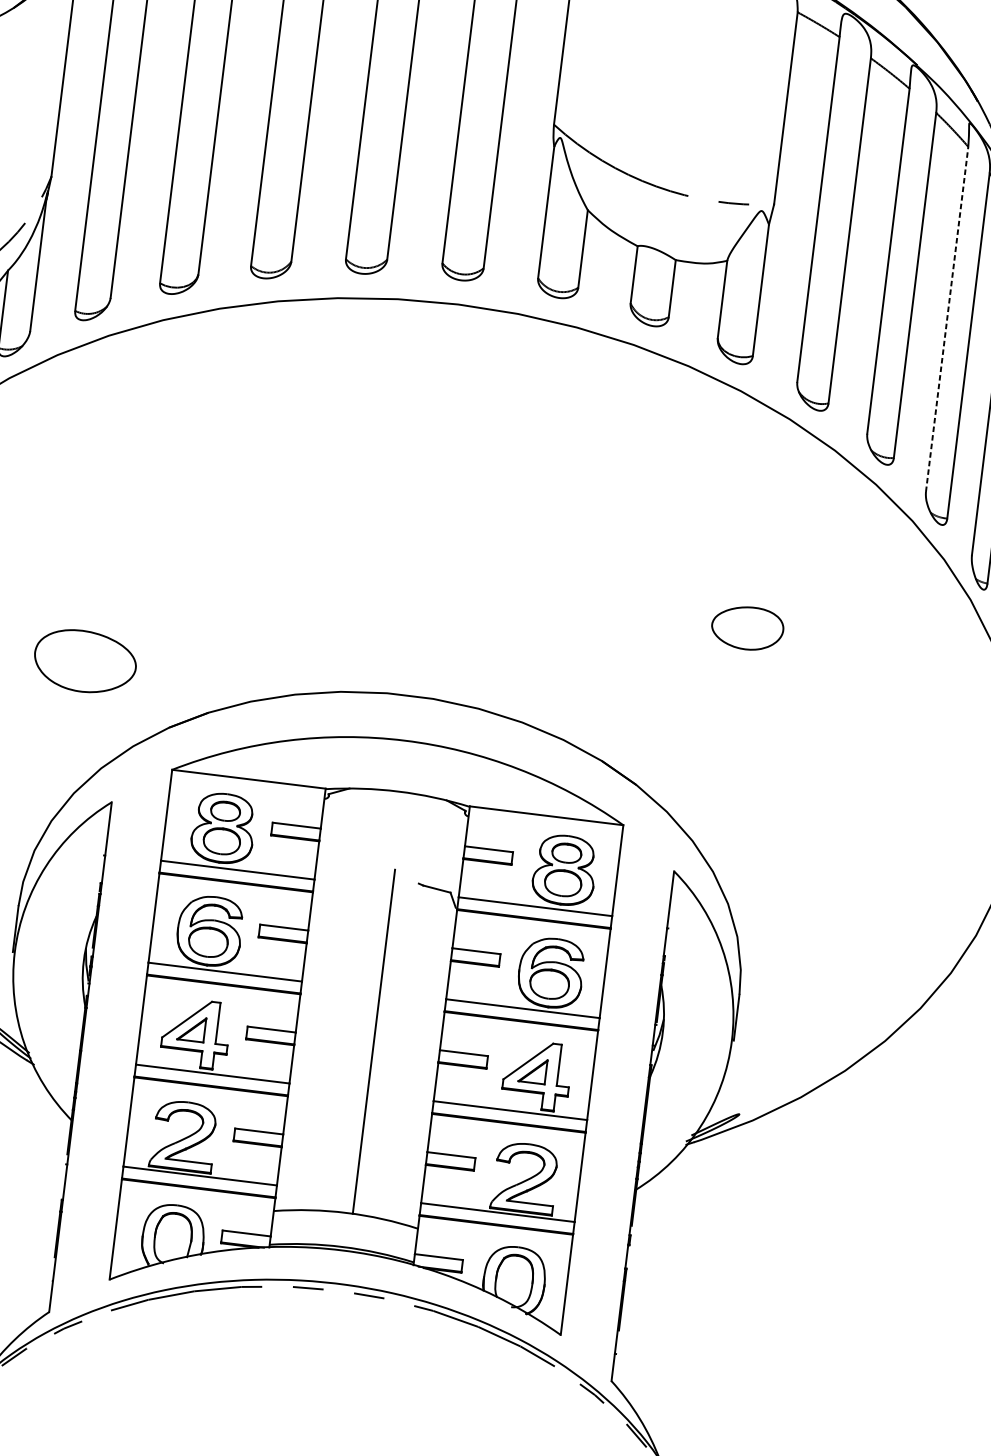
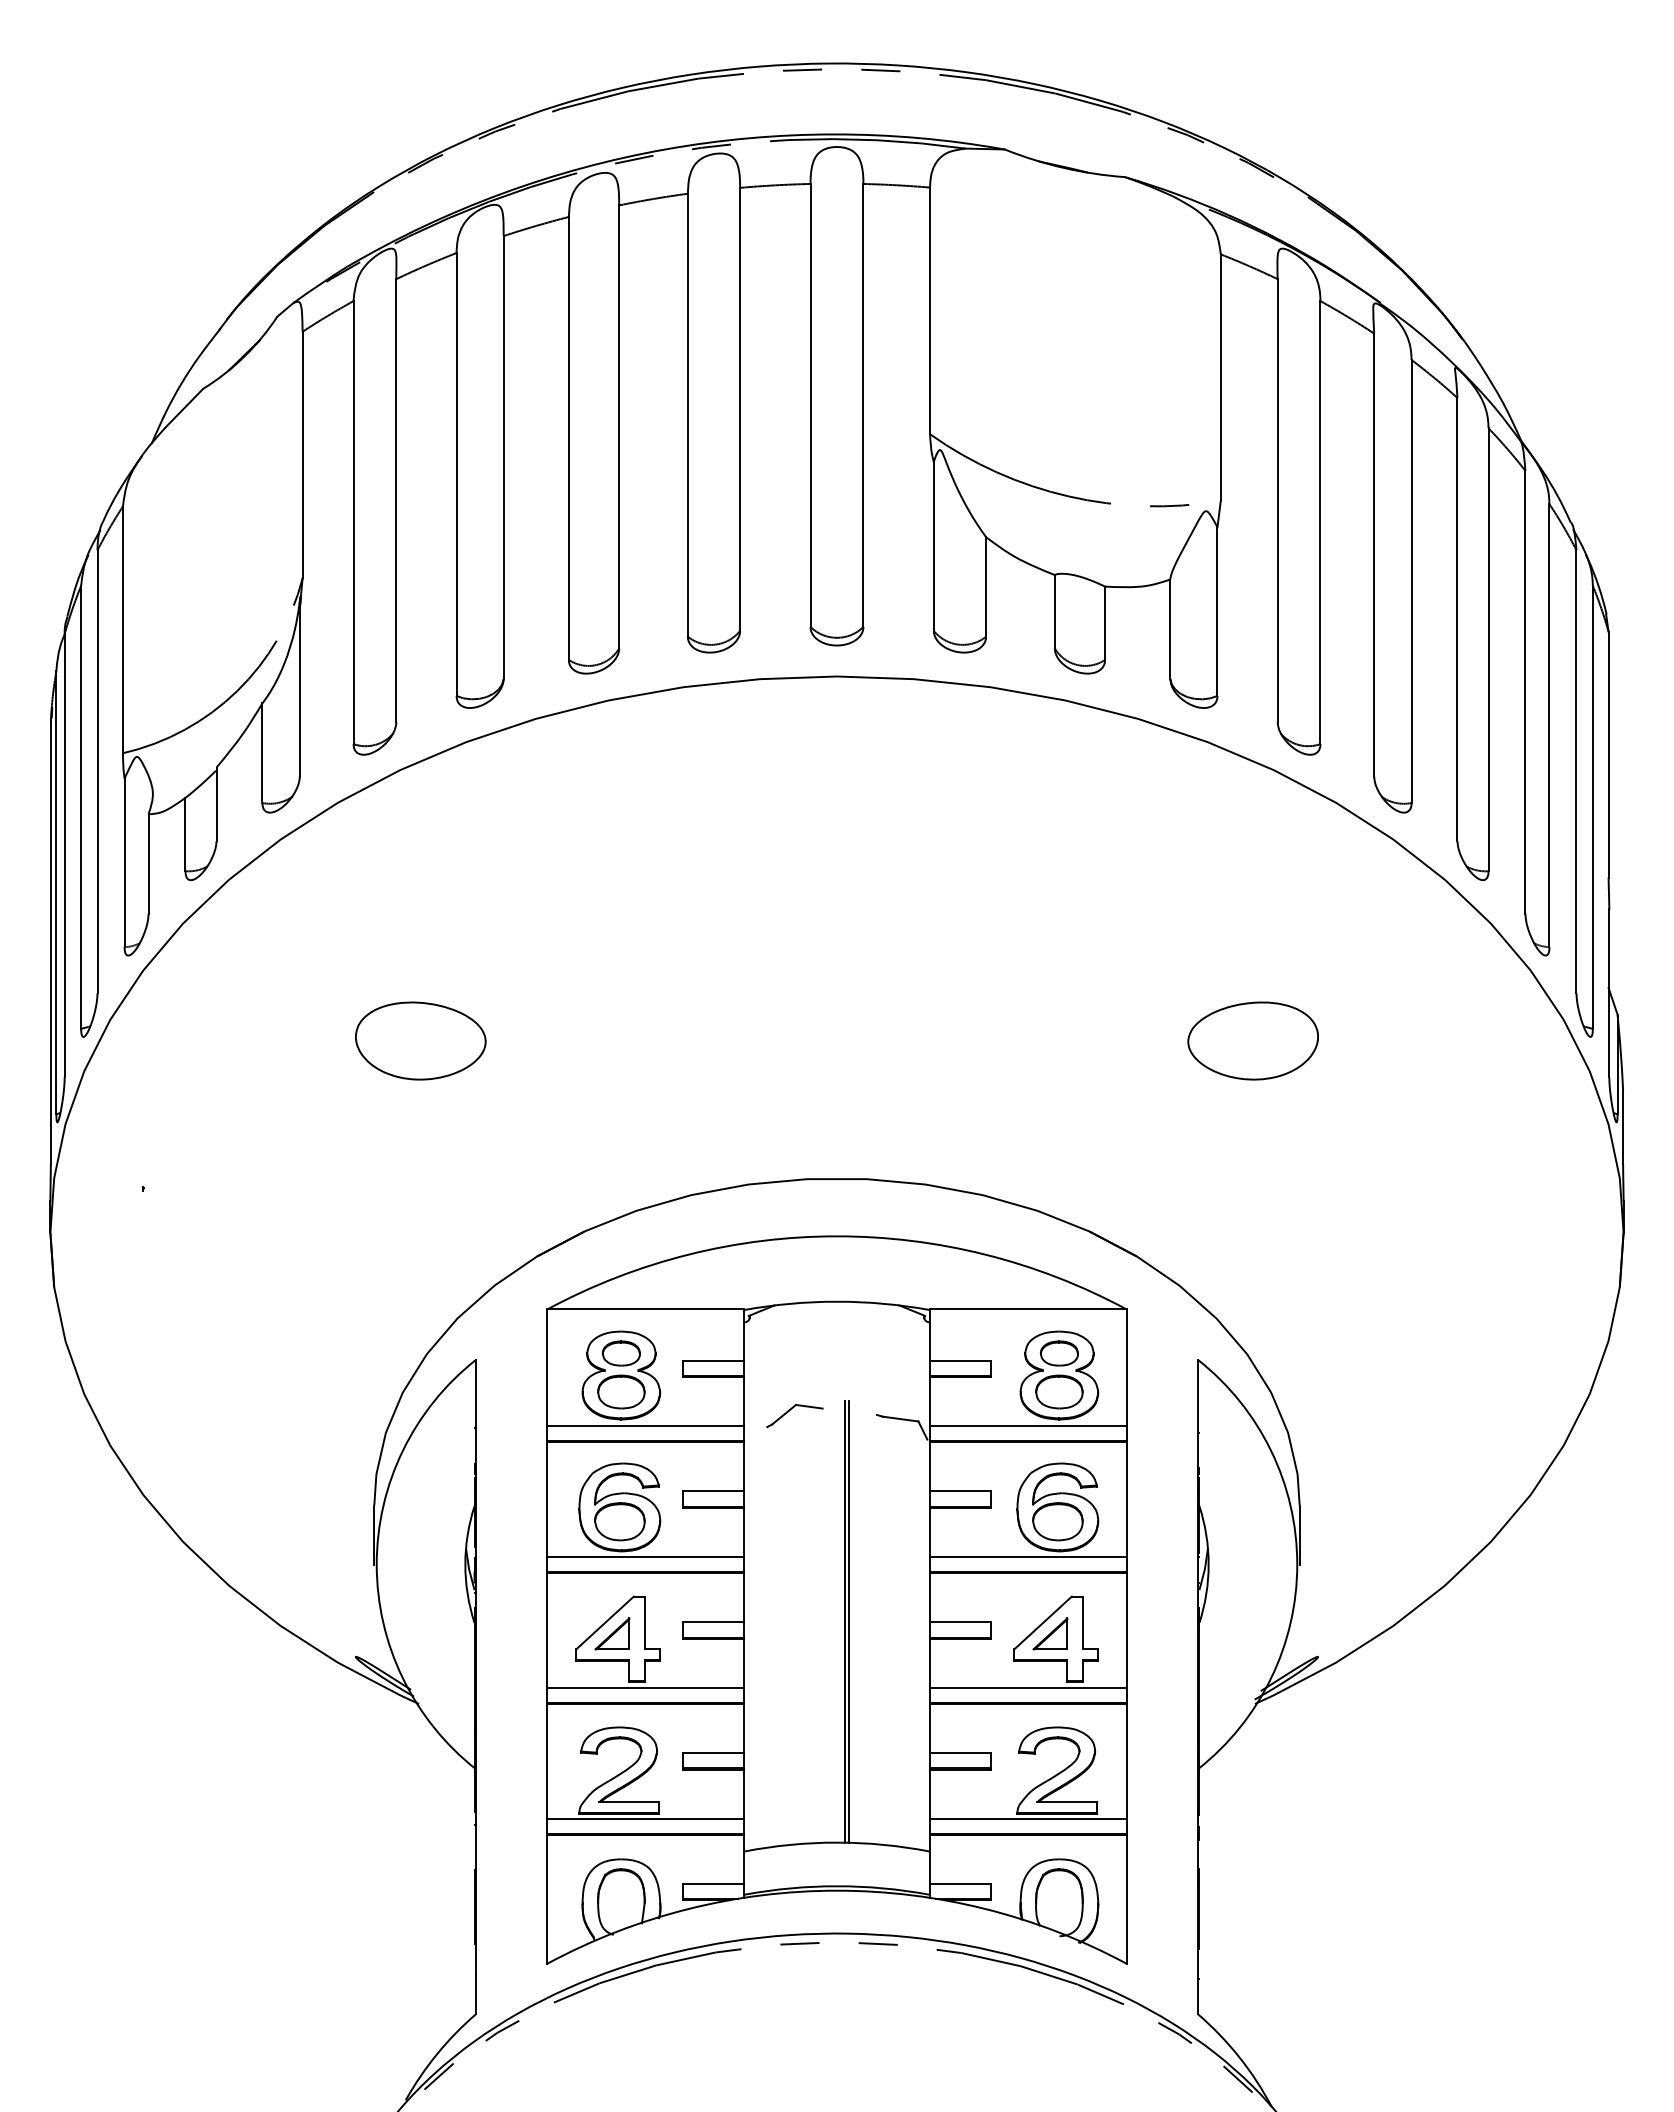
line: (947, 318) -> (1457, 618), dashed -> solid
part: (747, 627) -> (1252, 1040), size x1.43
part: (85, 661) -> (420, 1040), moved
part: (353, 871) -> (792, 1409), added
line: (377, 1041) -> (849, 1621), added

